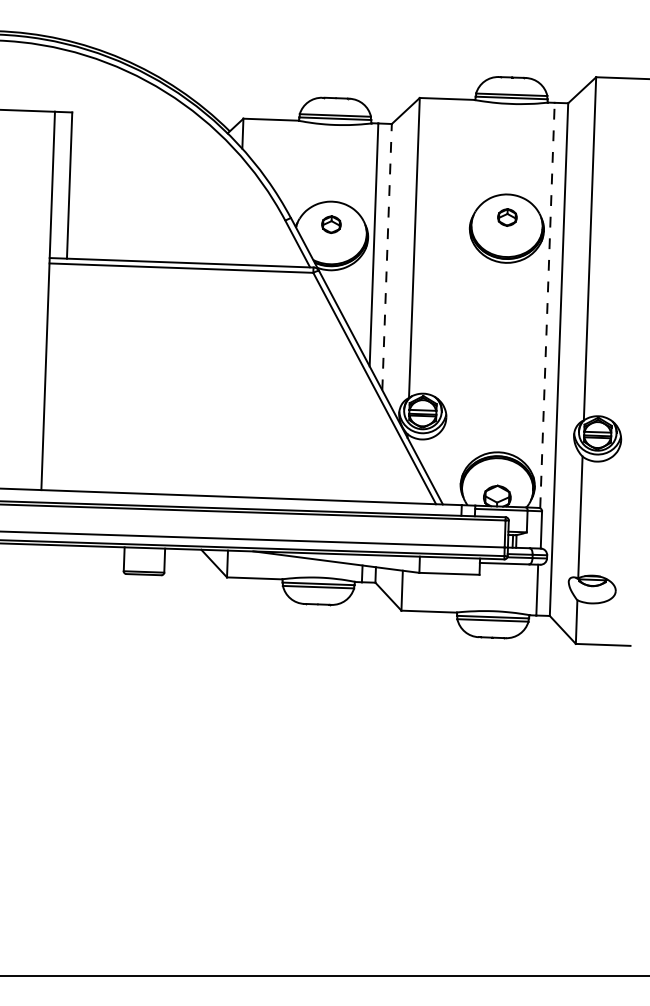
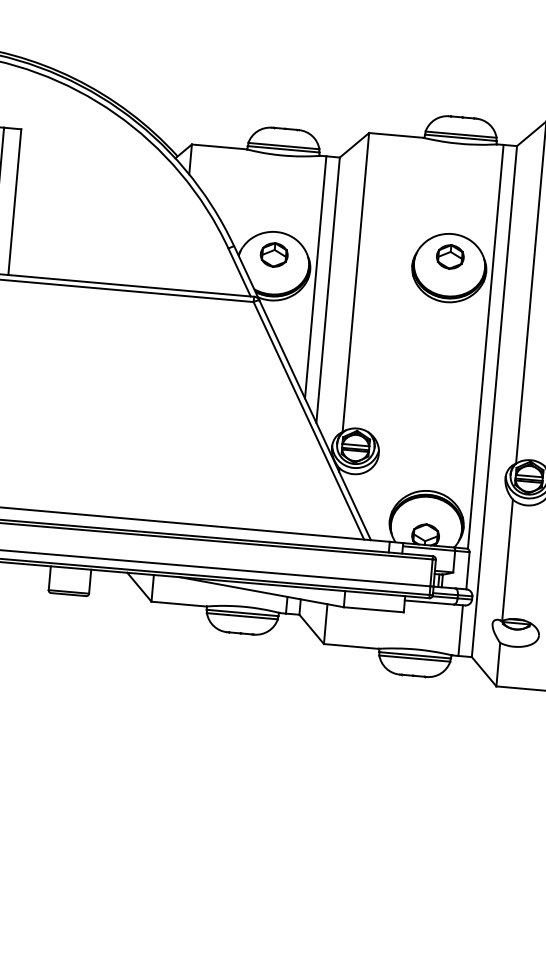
part: (507, 217) -> (450, 256), size x1.43
part: (331, 224) -> (274, 254), size x1.43
line: (387, 256) -> (328, 289), dashed -> solid
line: (547, 305) -> (485, 346), dashed -> solid

